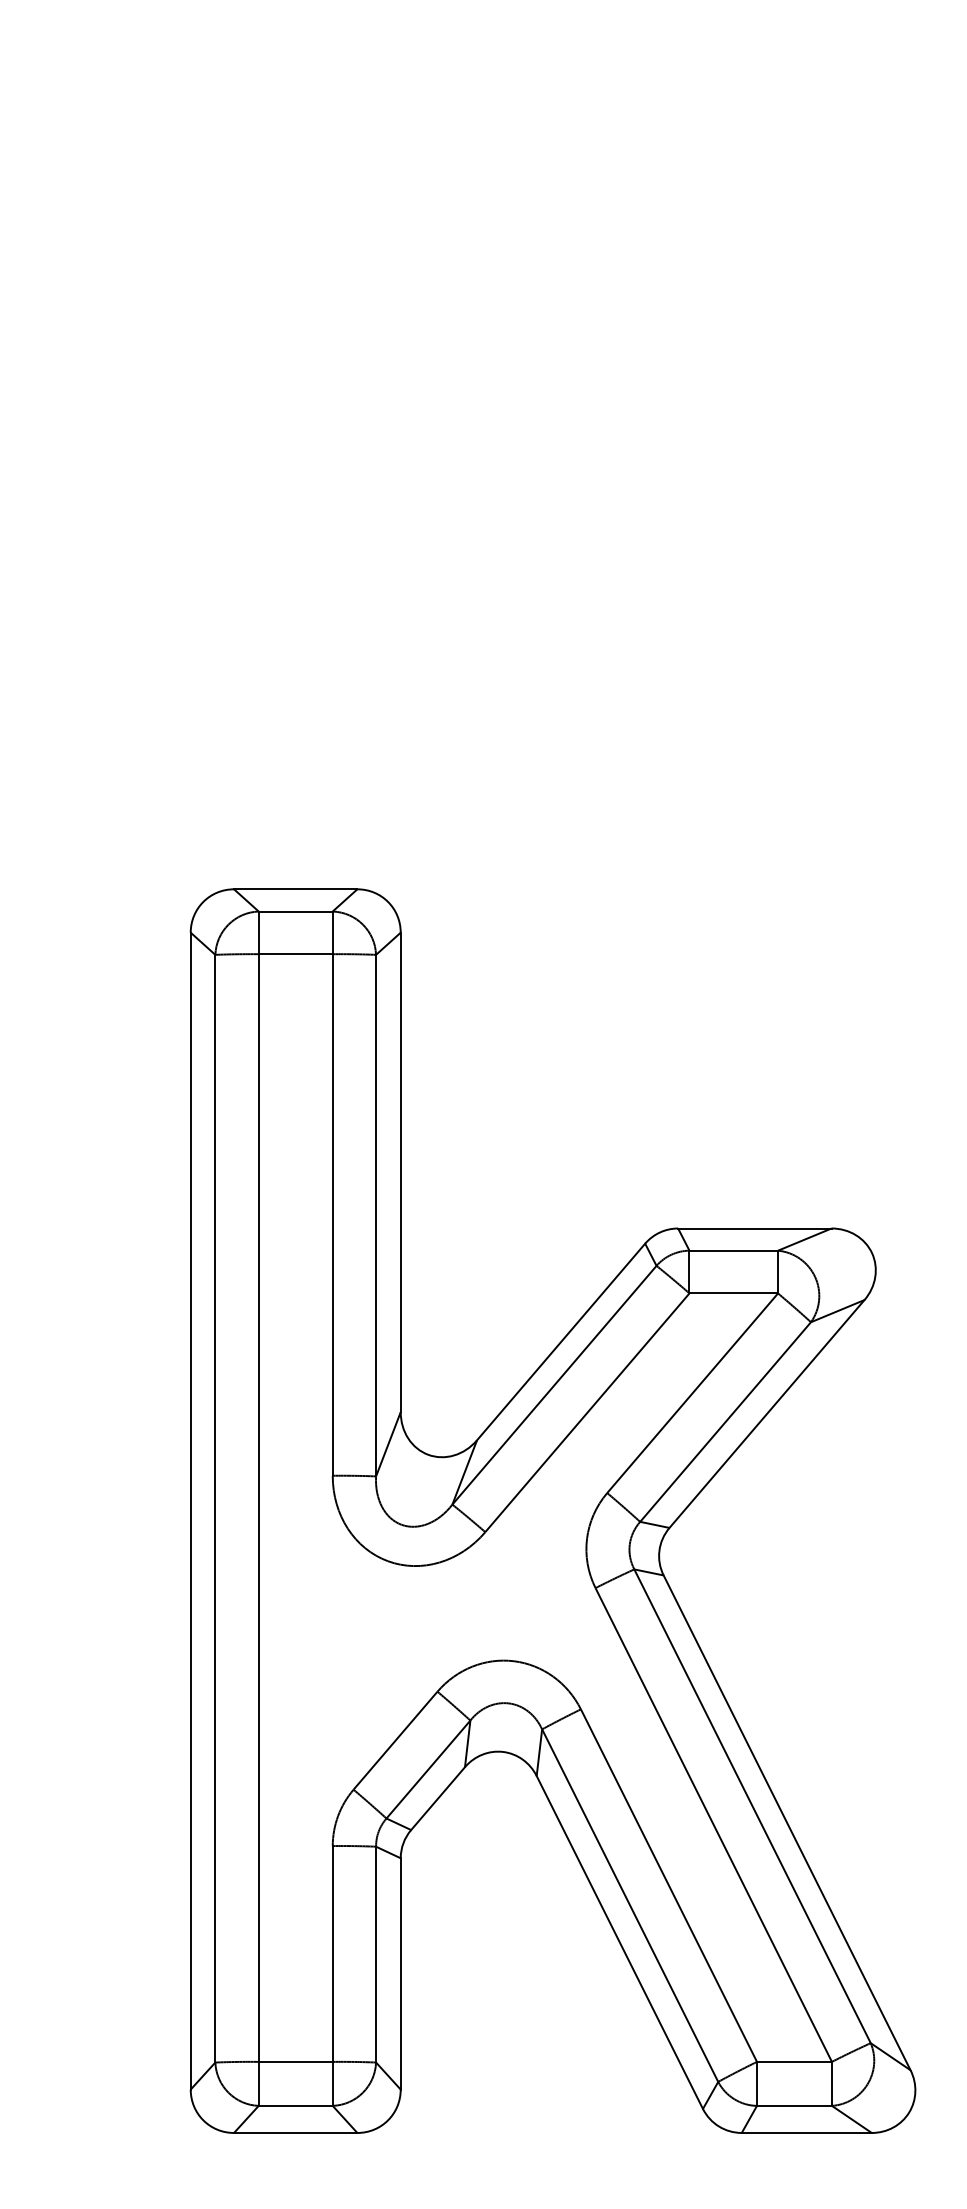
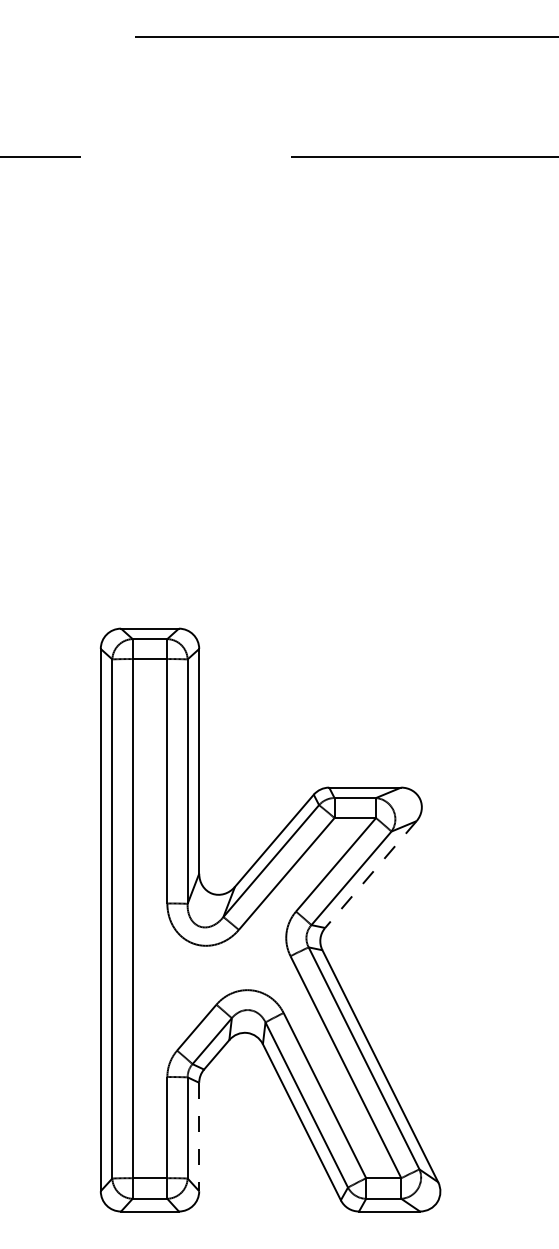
line: (766, 1413) -> (370, 874), solid -> dashed
line: (401, 1975) -> (199, 1137), solid -> dashed

